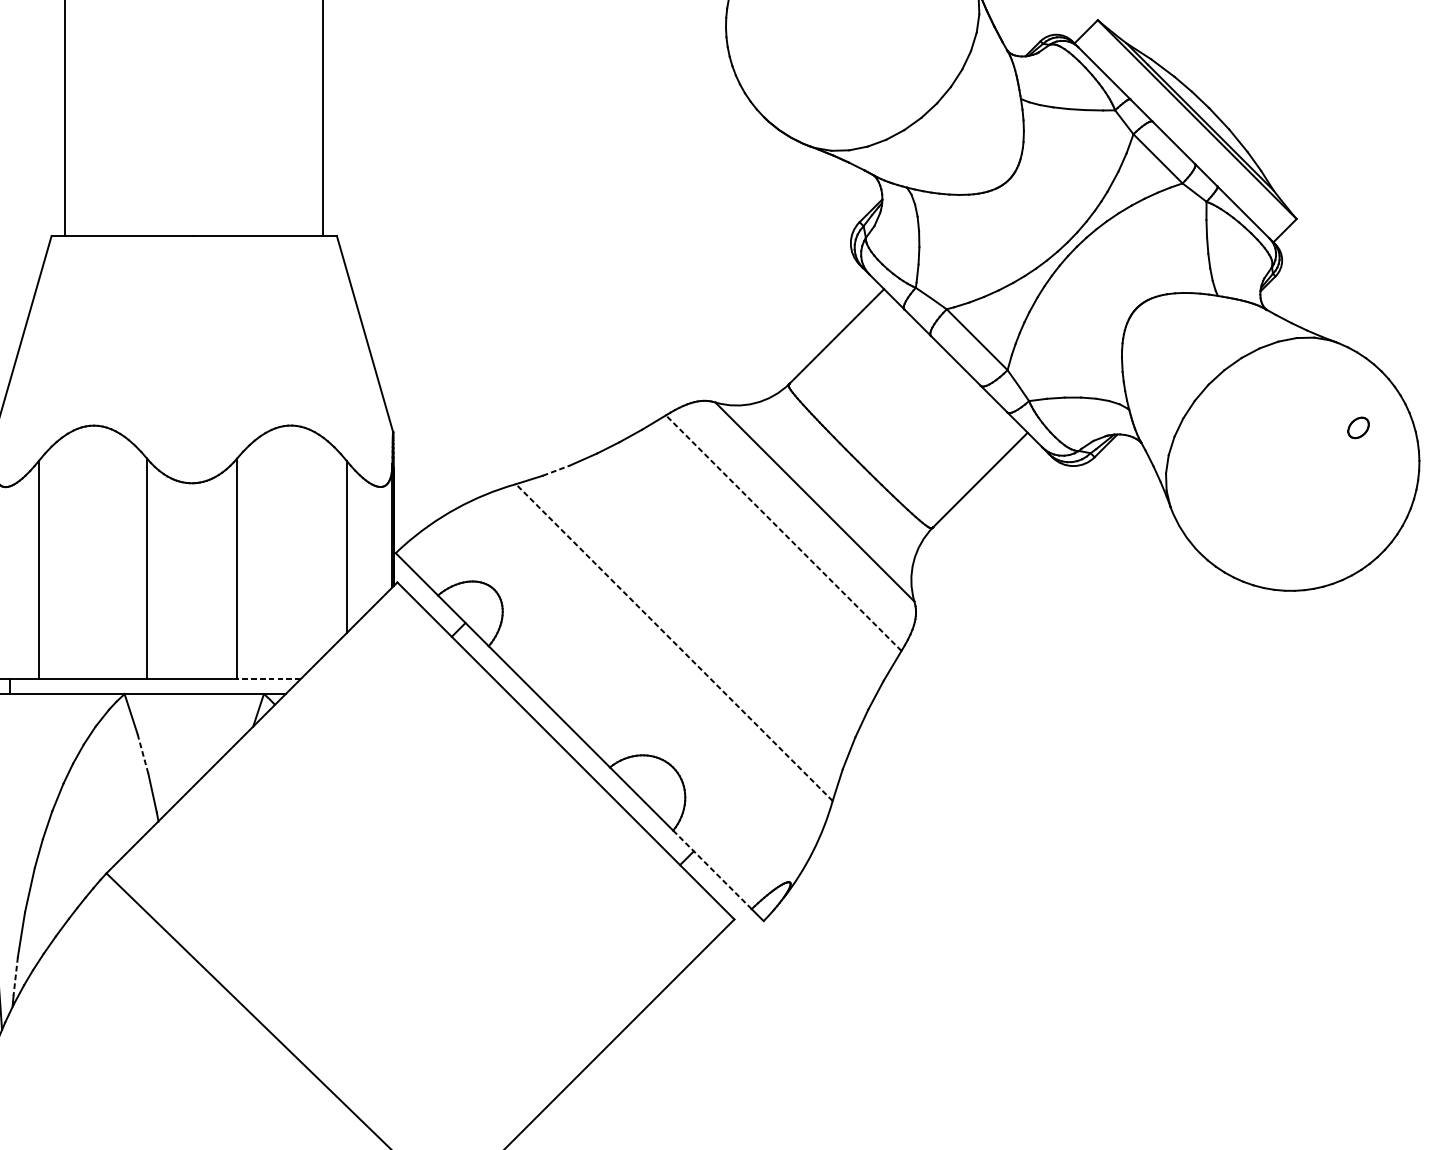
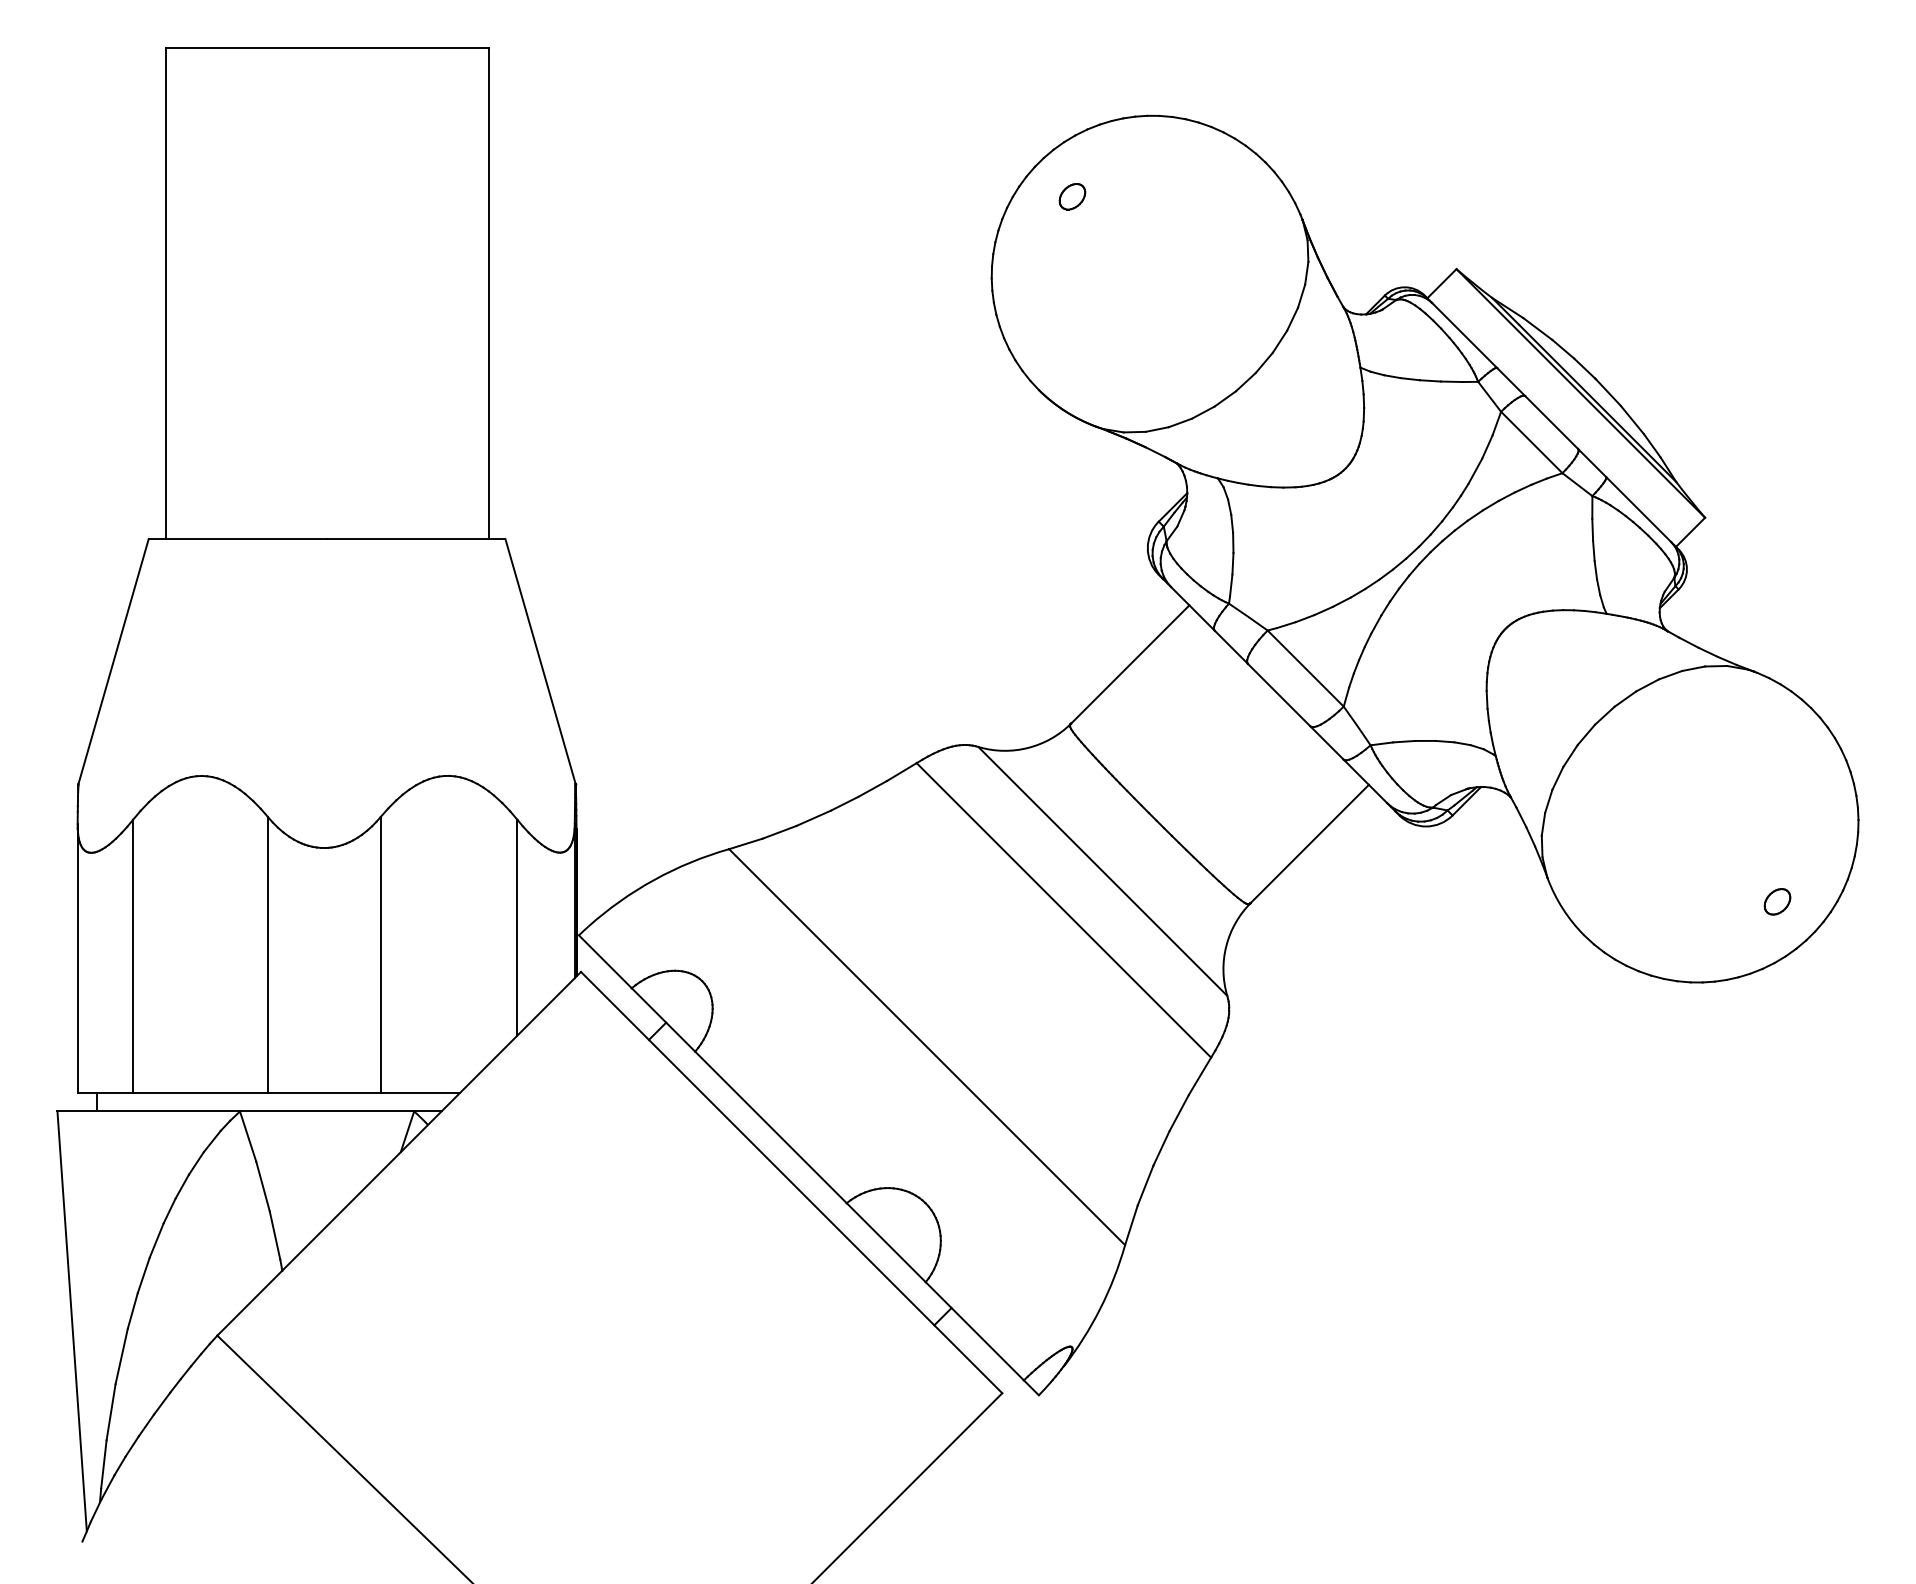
part: (1358, 427) -> (1777, 901), moved
line: (557, 470) -> (780, 832), dashed -> solid
line: (783, 533) -> (1063, 910), dashed -> solid
line: (674, 642) -> (927, 1047), dashed -> solid
line: (269, 678) -> (420, 1092), dashed -> solid
line: (143, 754) -> (263, 1186), dashed -> solid
line: (712, 869) -> (974, 1330), dashed -> solid
line: (15, 977) -> (103, 1465), dashed -> solid

